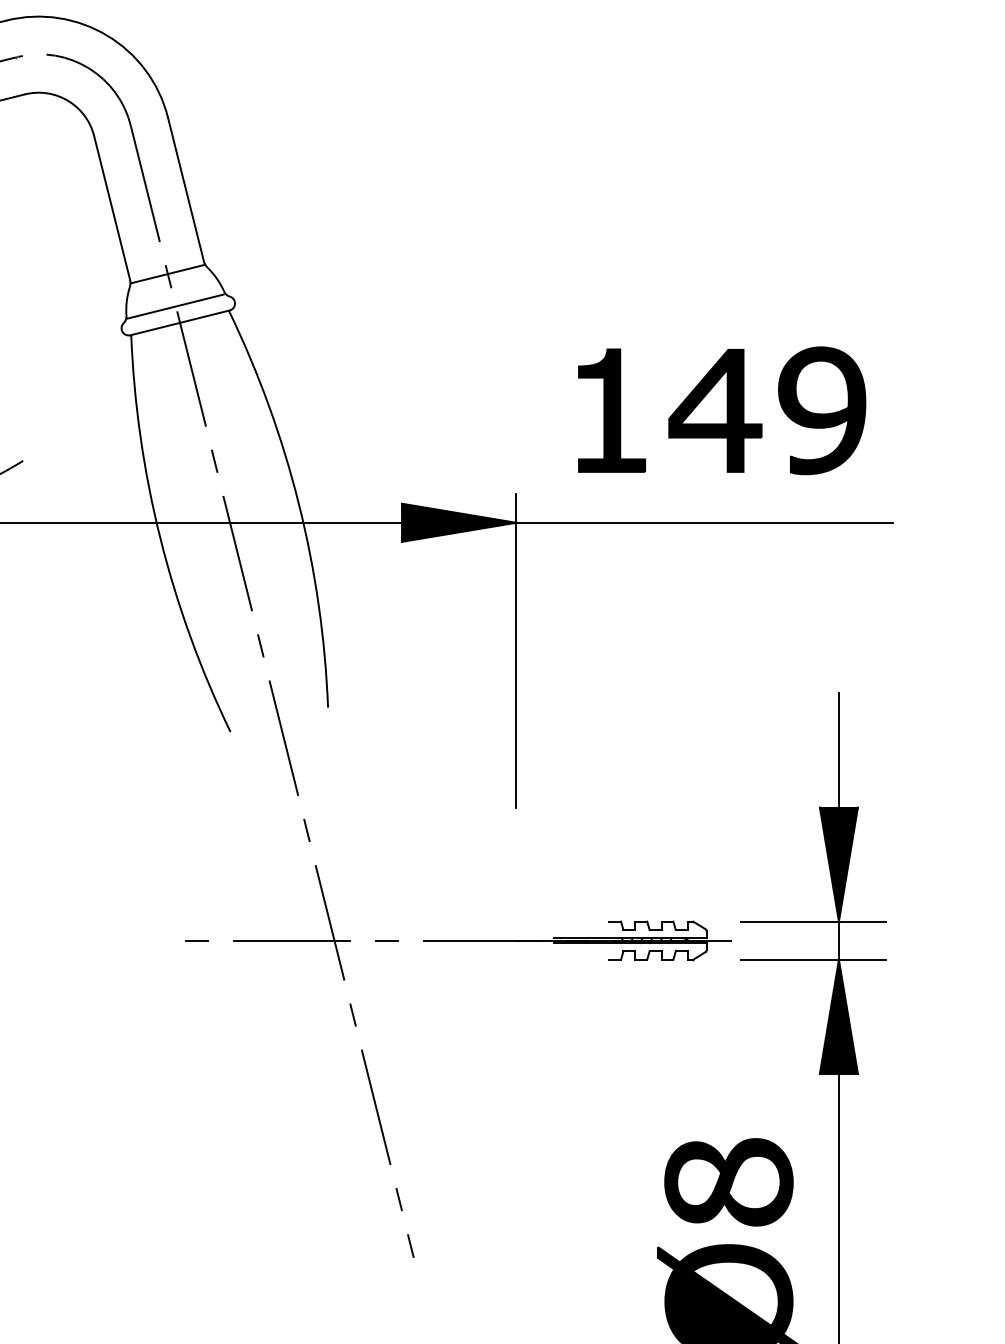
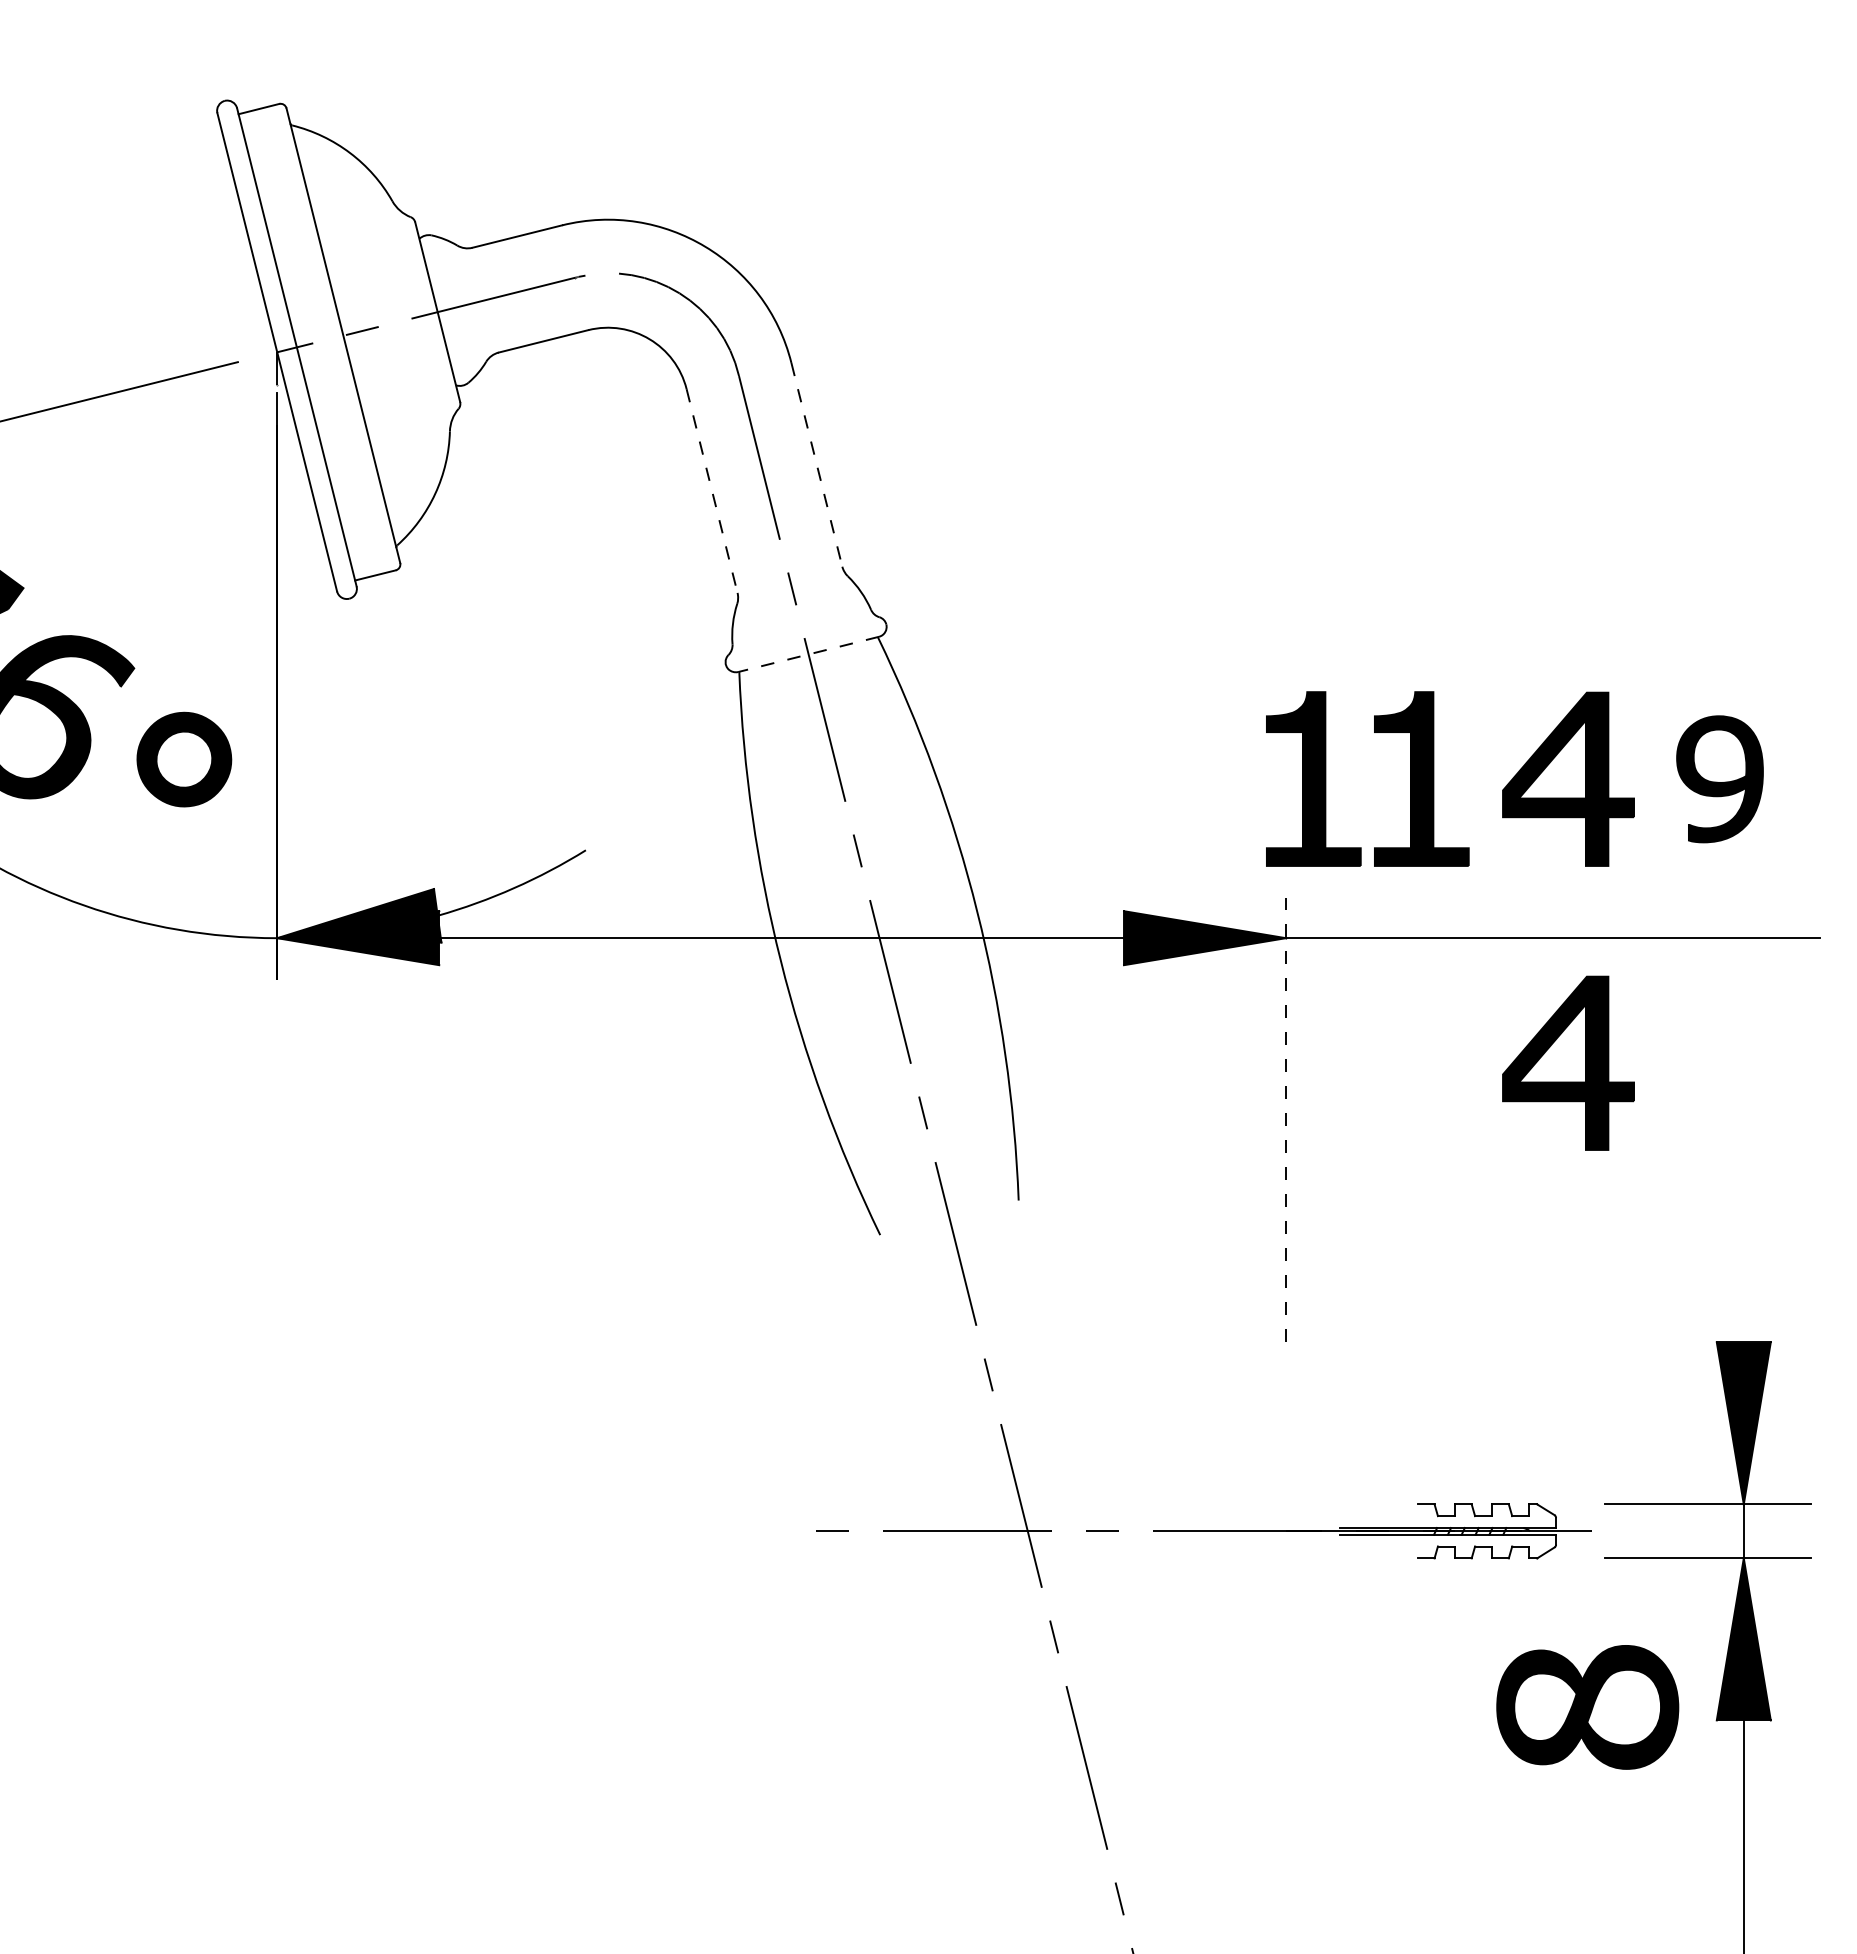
line: (186, 189) -> (817, 465), solid -> dashed
line: (112, 208) -> (712, 491), solid -> dashed
line: (167, 274) -> (790, 585), removed
line: (175, 306) -> (802, 631), removed
line: (180, 322) -> (808, 654), solid -> dashed
part: (535, 410) -> (1313, 778), added
part: (821, 410) -> (1719, 779), size x0.7
part: (715, 610) -> (1568, 1062), added
line: (516, 650) -> (1286, 1119), solid -> dashed
line: (838, 750) -> (1743, 1261), removed
part: (728, 1182) -> (1587, 1707), moved

